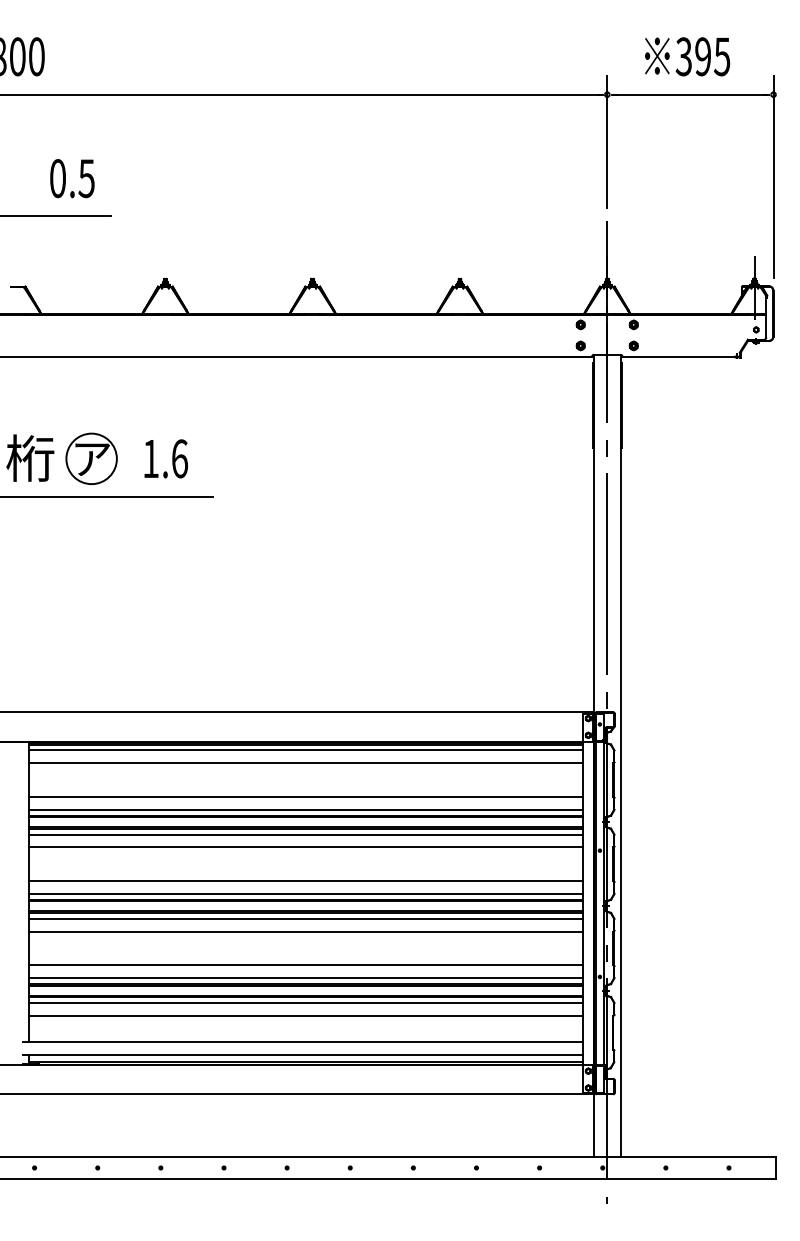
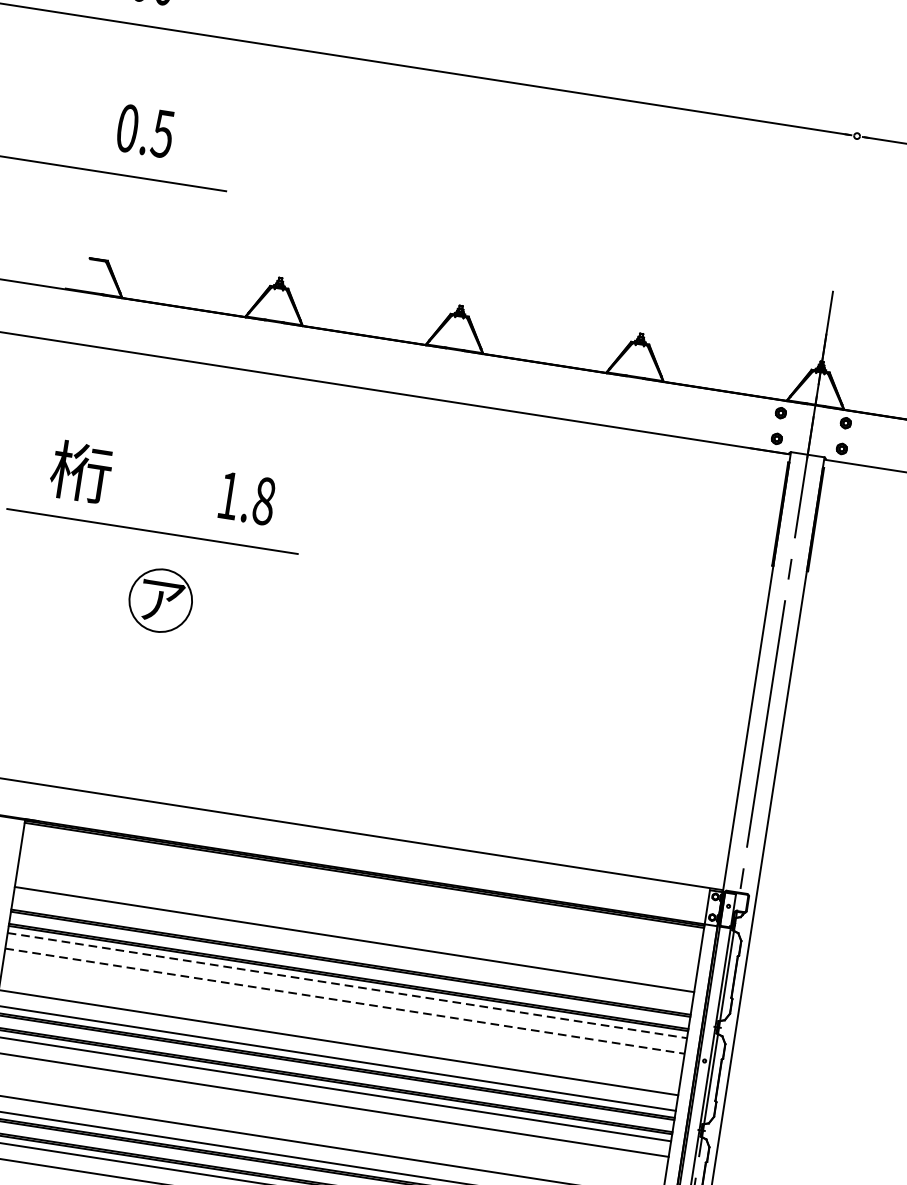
line: (607, 141) -> (848, 193), removed
text: (72, 178) -> (145, 131), moved
part: (91, 458) -> (160, 600), moved
text: (179, 458) -> (263, 500), 1.6 -> 1.8
line: (305, 750) -> (362, 882), removed
line: (305, 763) -> (360, 898), removed
line: (305, 809) -> (351, 954), removed
line: (306, 834) -> (348, 985), solid -> dashed
line: (306, 847) -> (345, 1001), solid -> dashed

